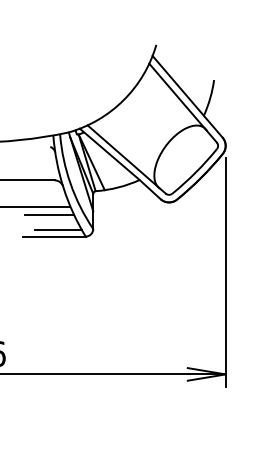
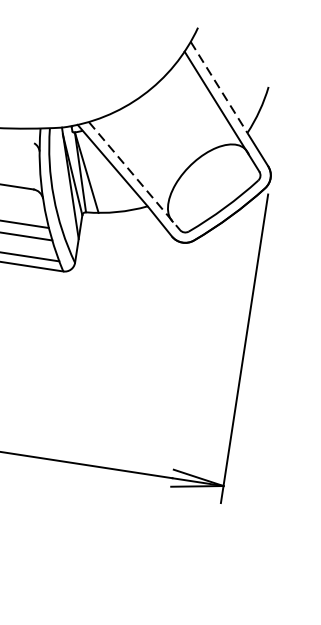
line: (178, 86) -> (219, 88), solid -> dashed
line: (126, 159) -> (134, 175), solid -> dashed

